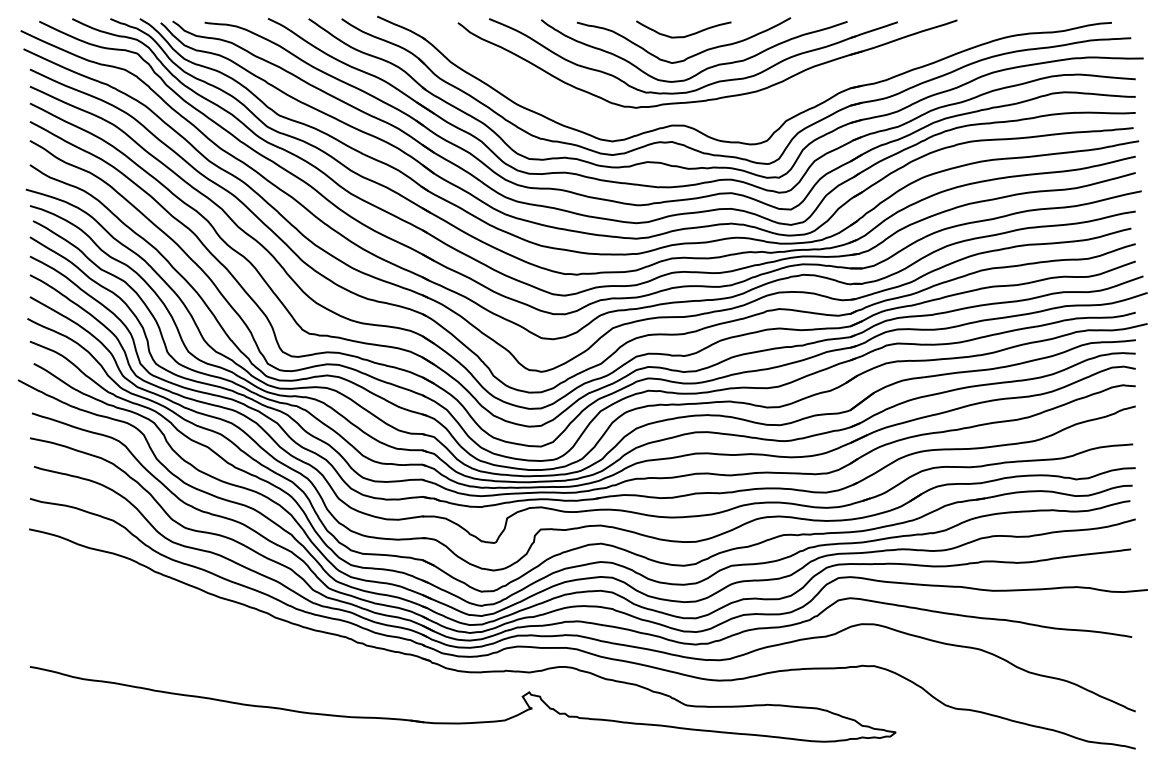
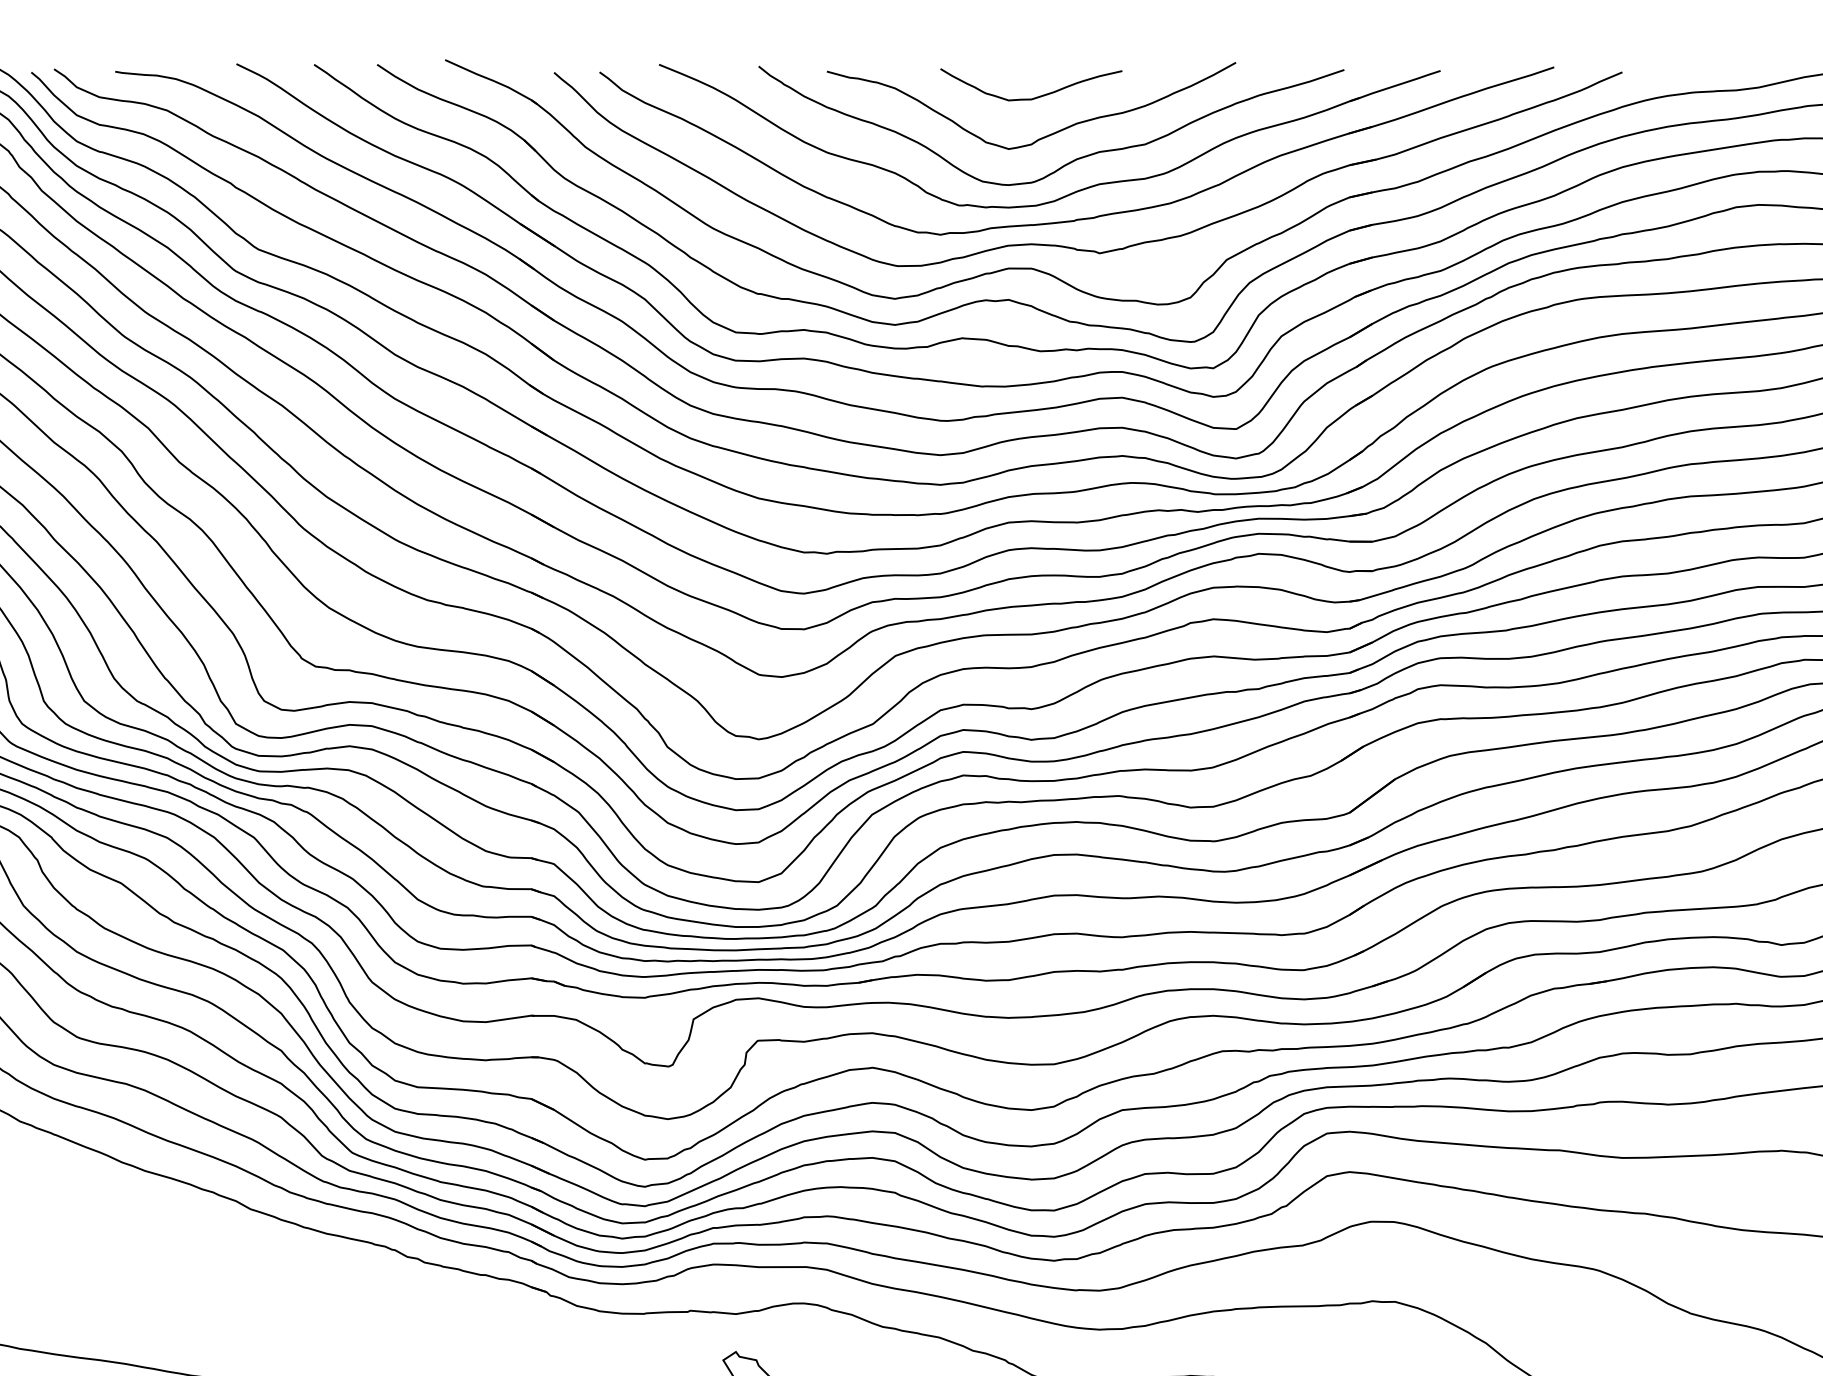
part: (703, 113) -> (1068, 245), added

